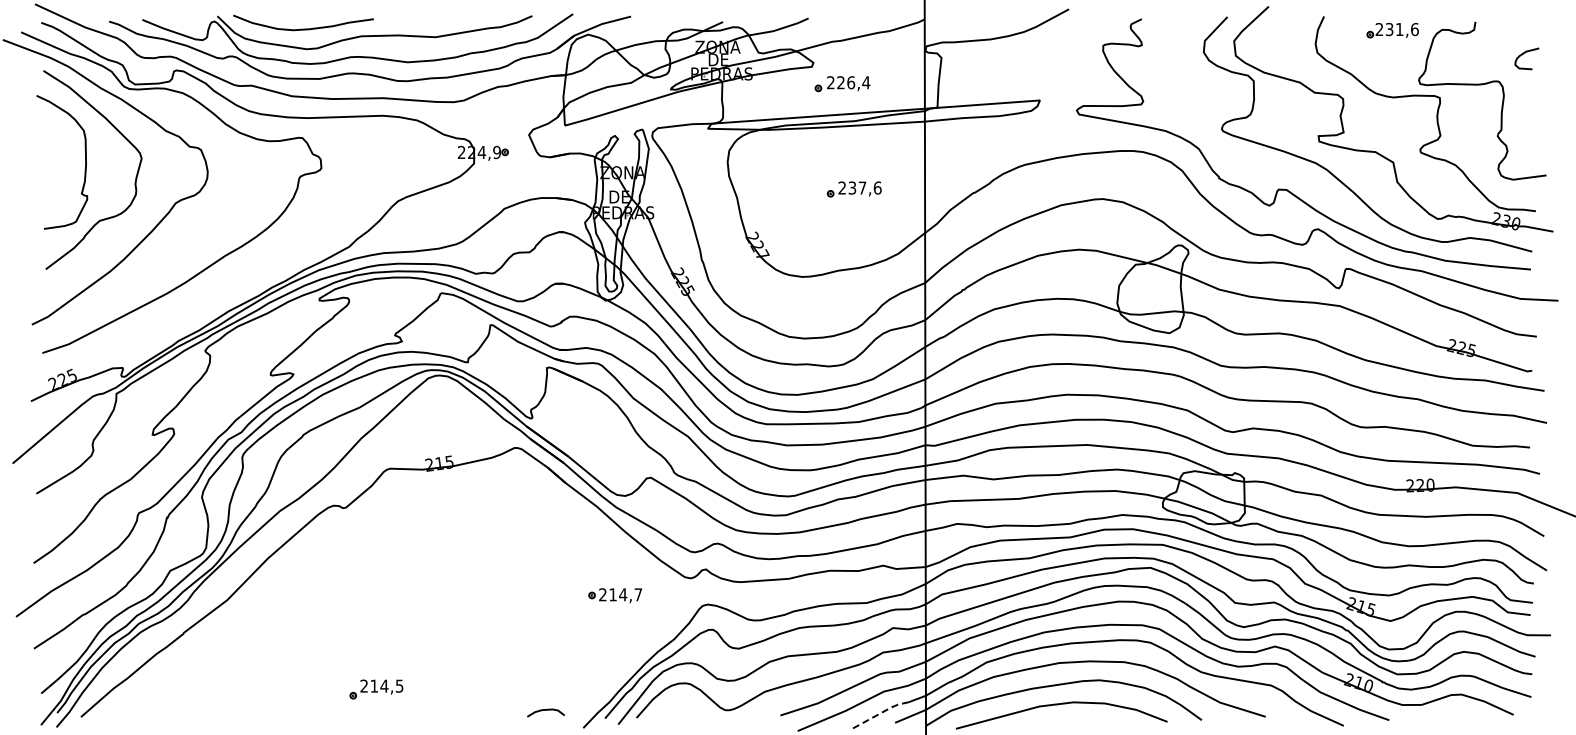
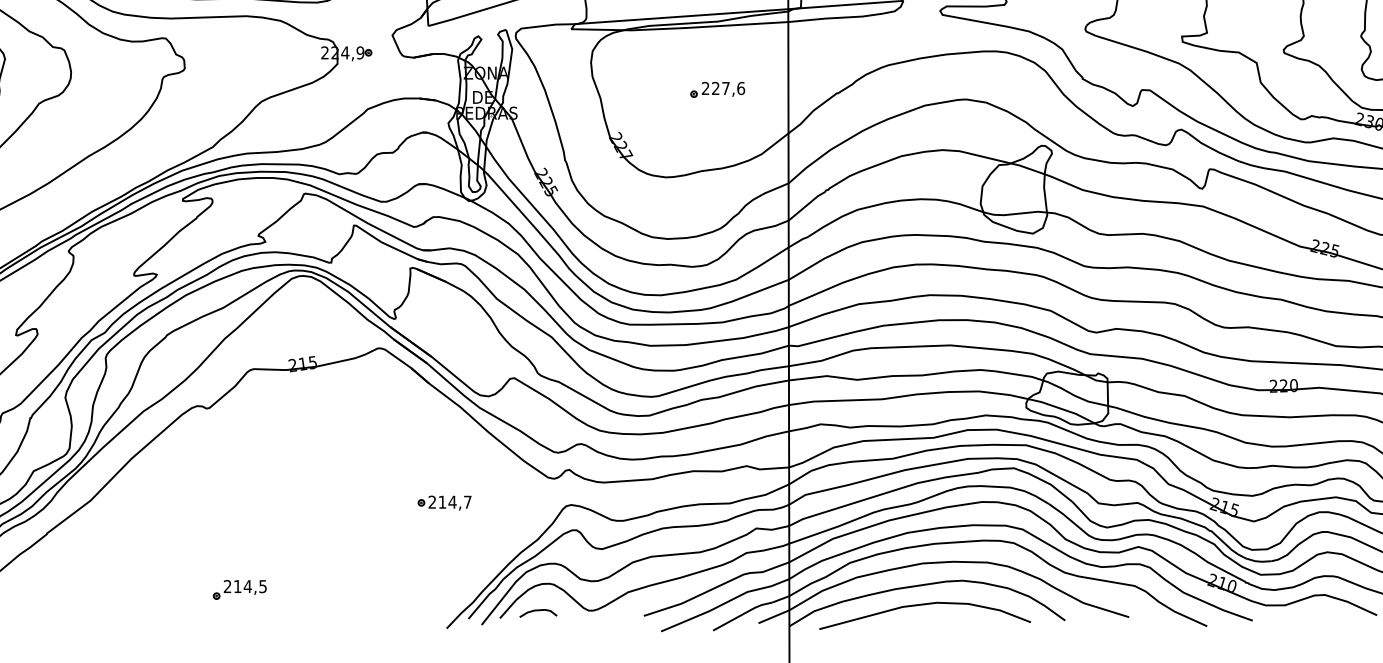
text: (852, 187) -> (715, 87), 237,6 -> 227,6
part: (614, 595) -> (443, 502), moved
curve: (545, 710) -> (537, 610), moved
line: (879, 714) -> (742, 614), dashed -> solid

